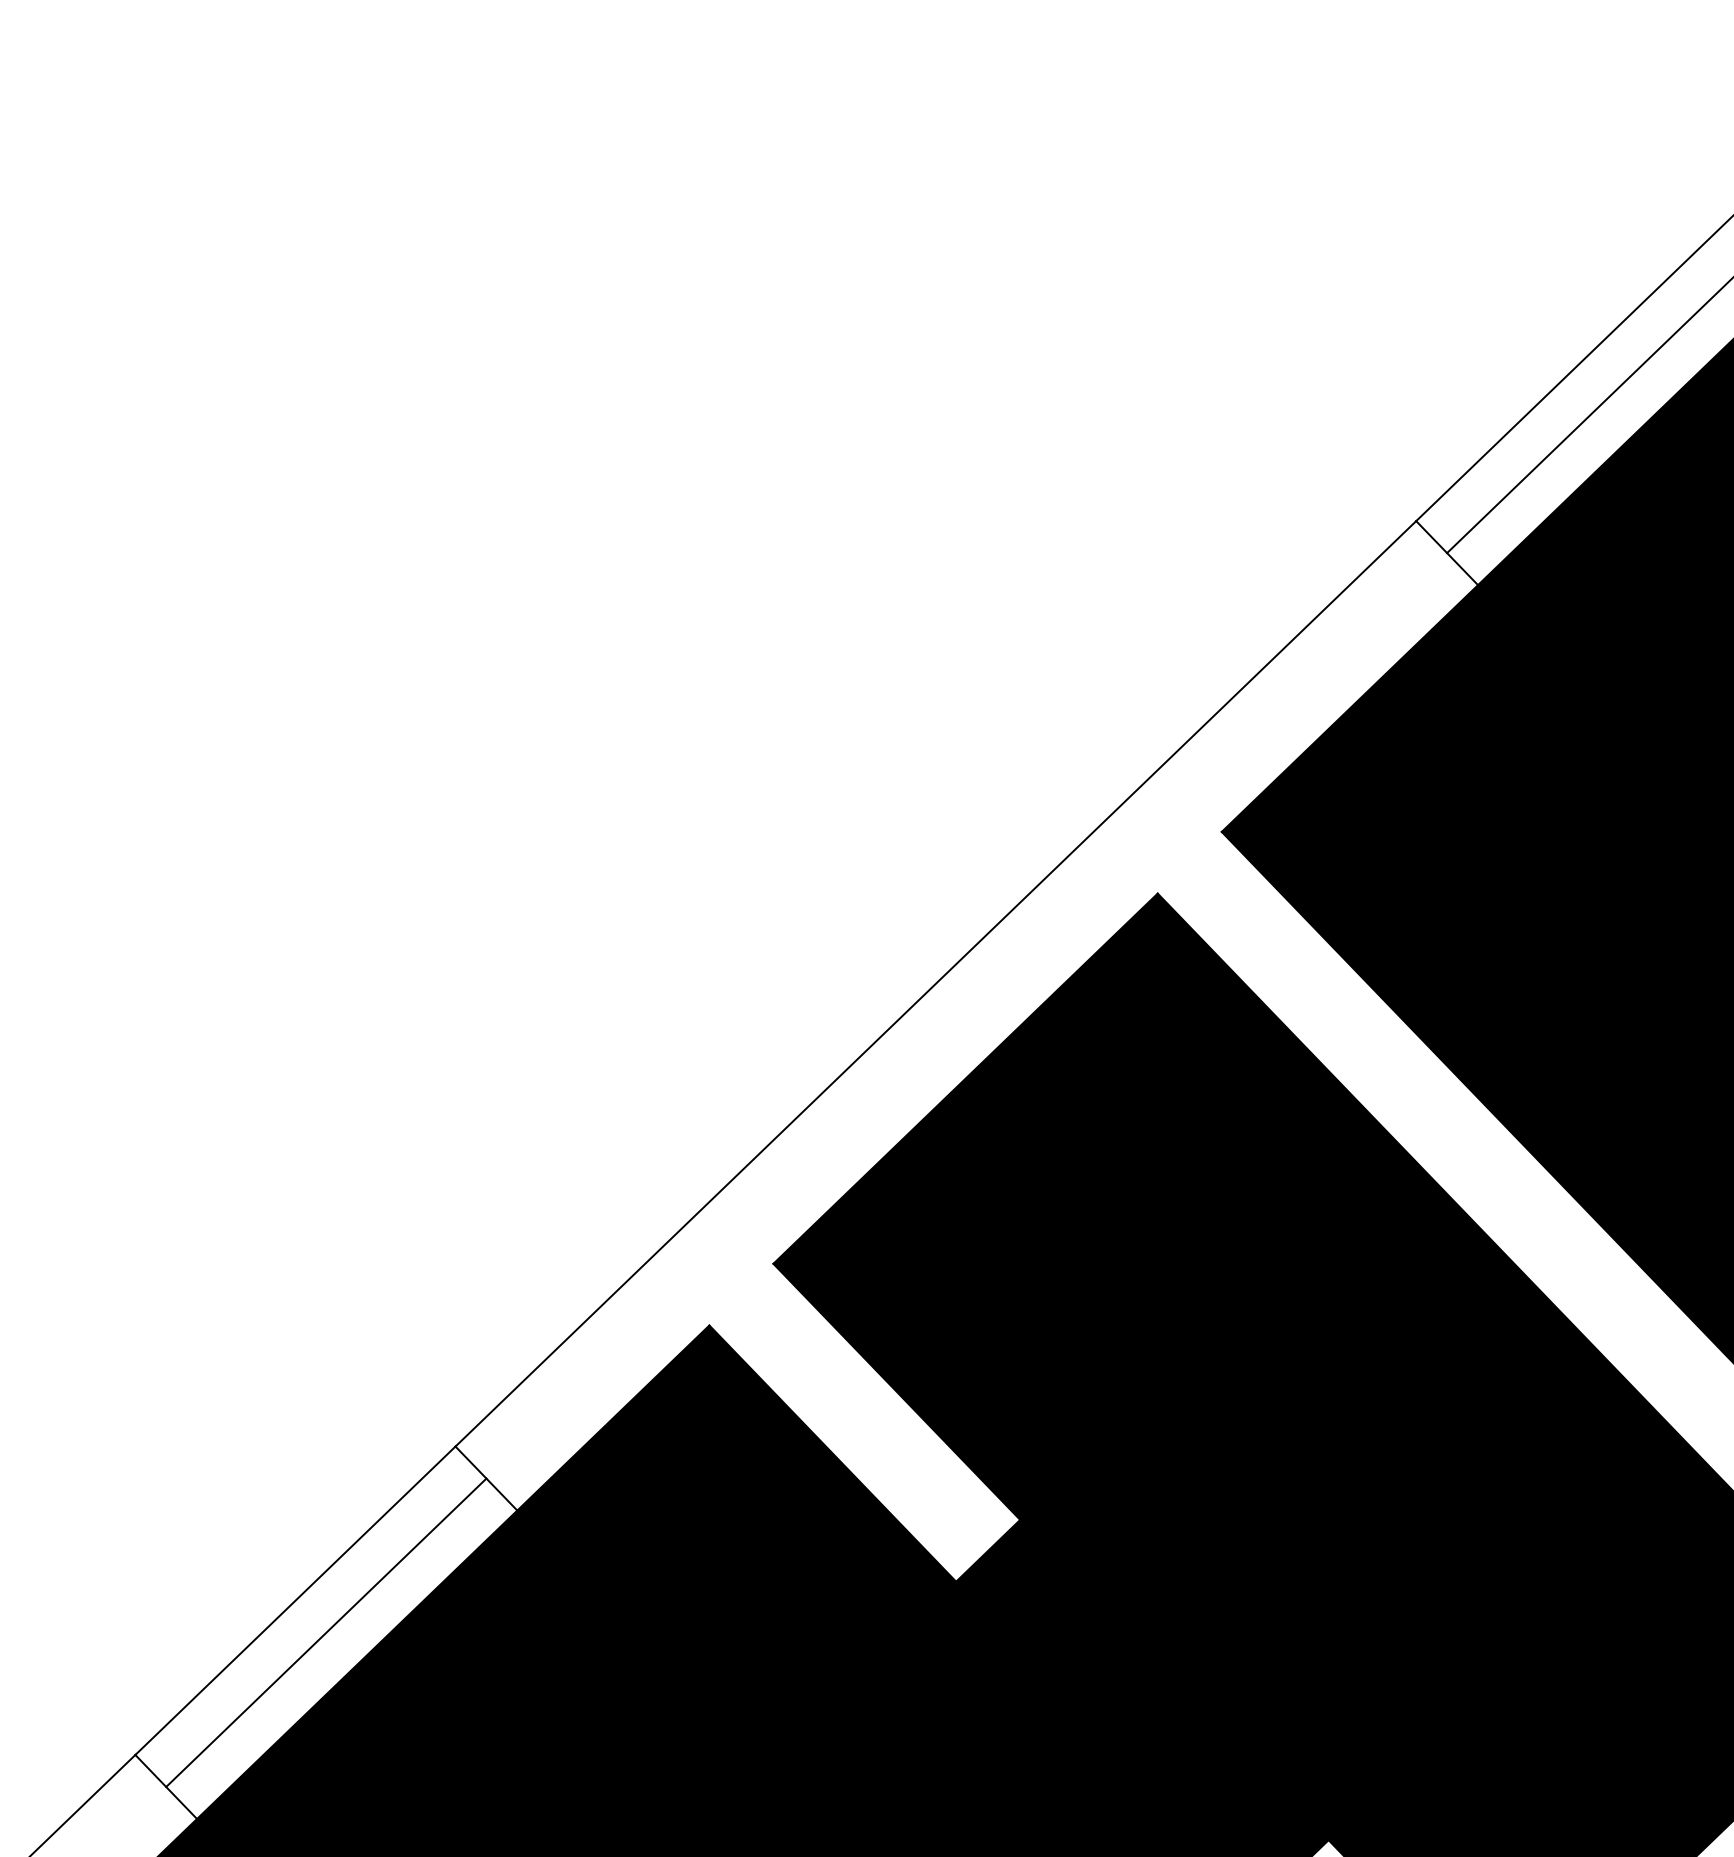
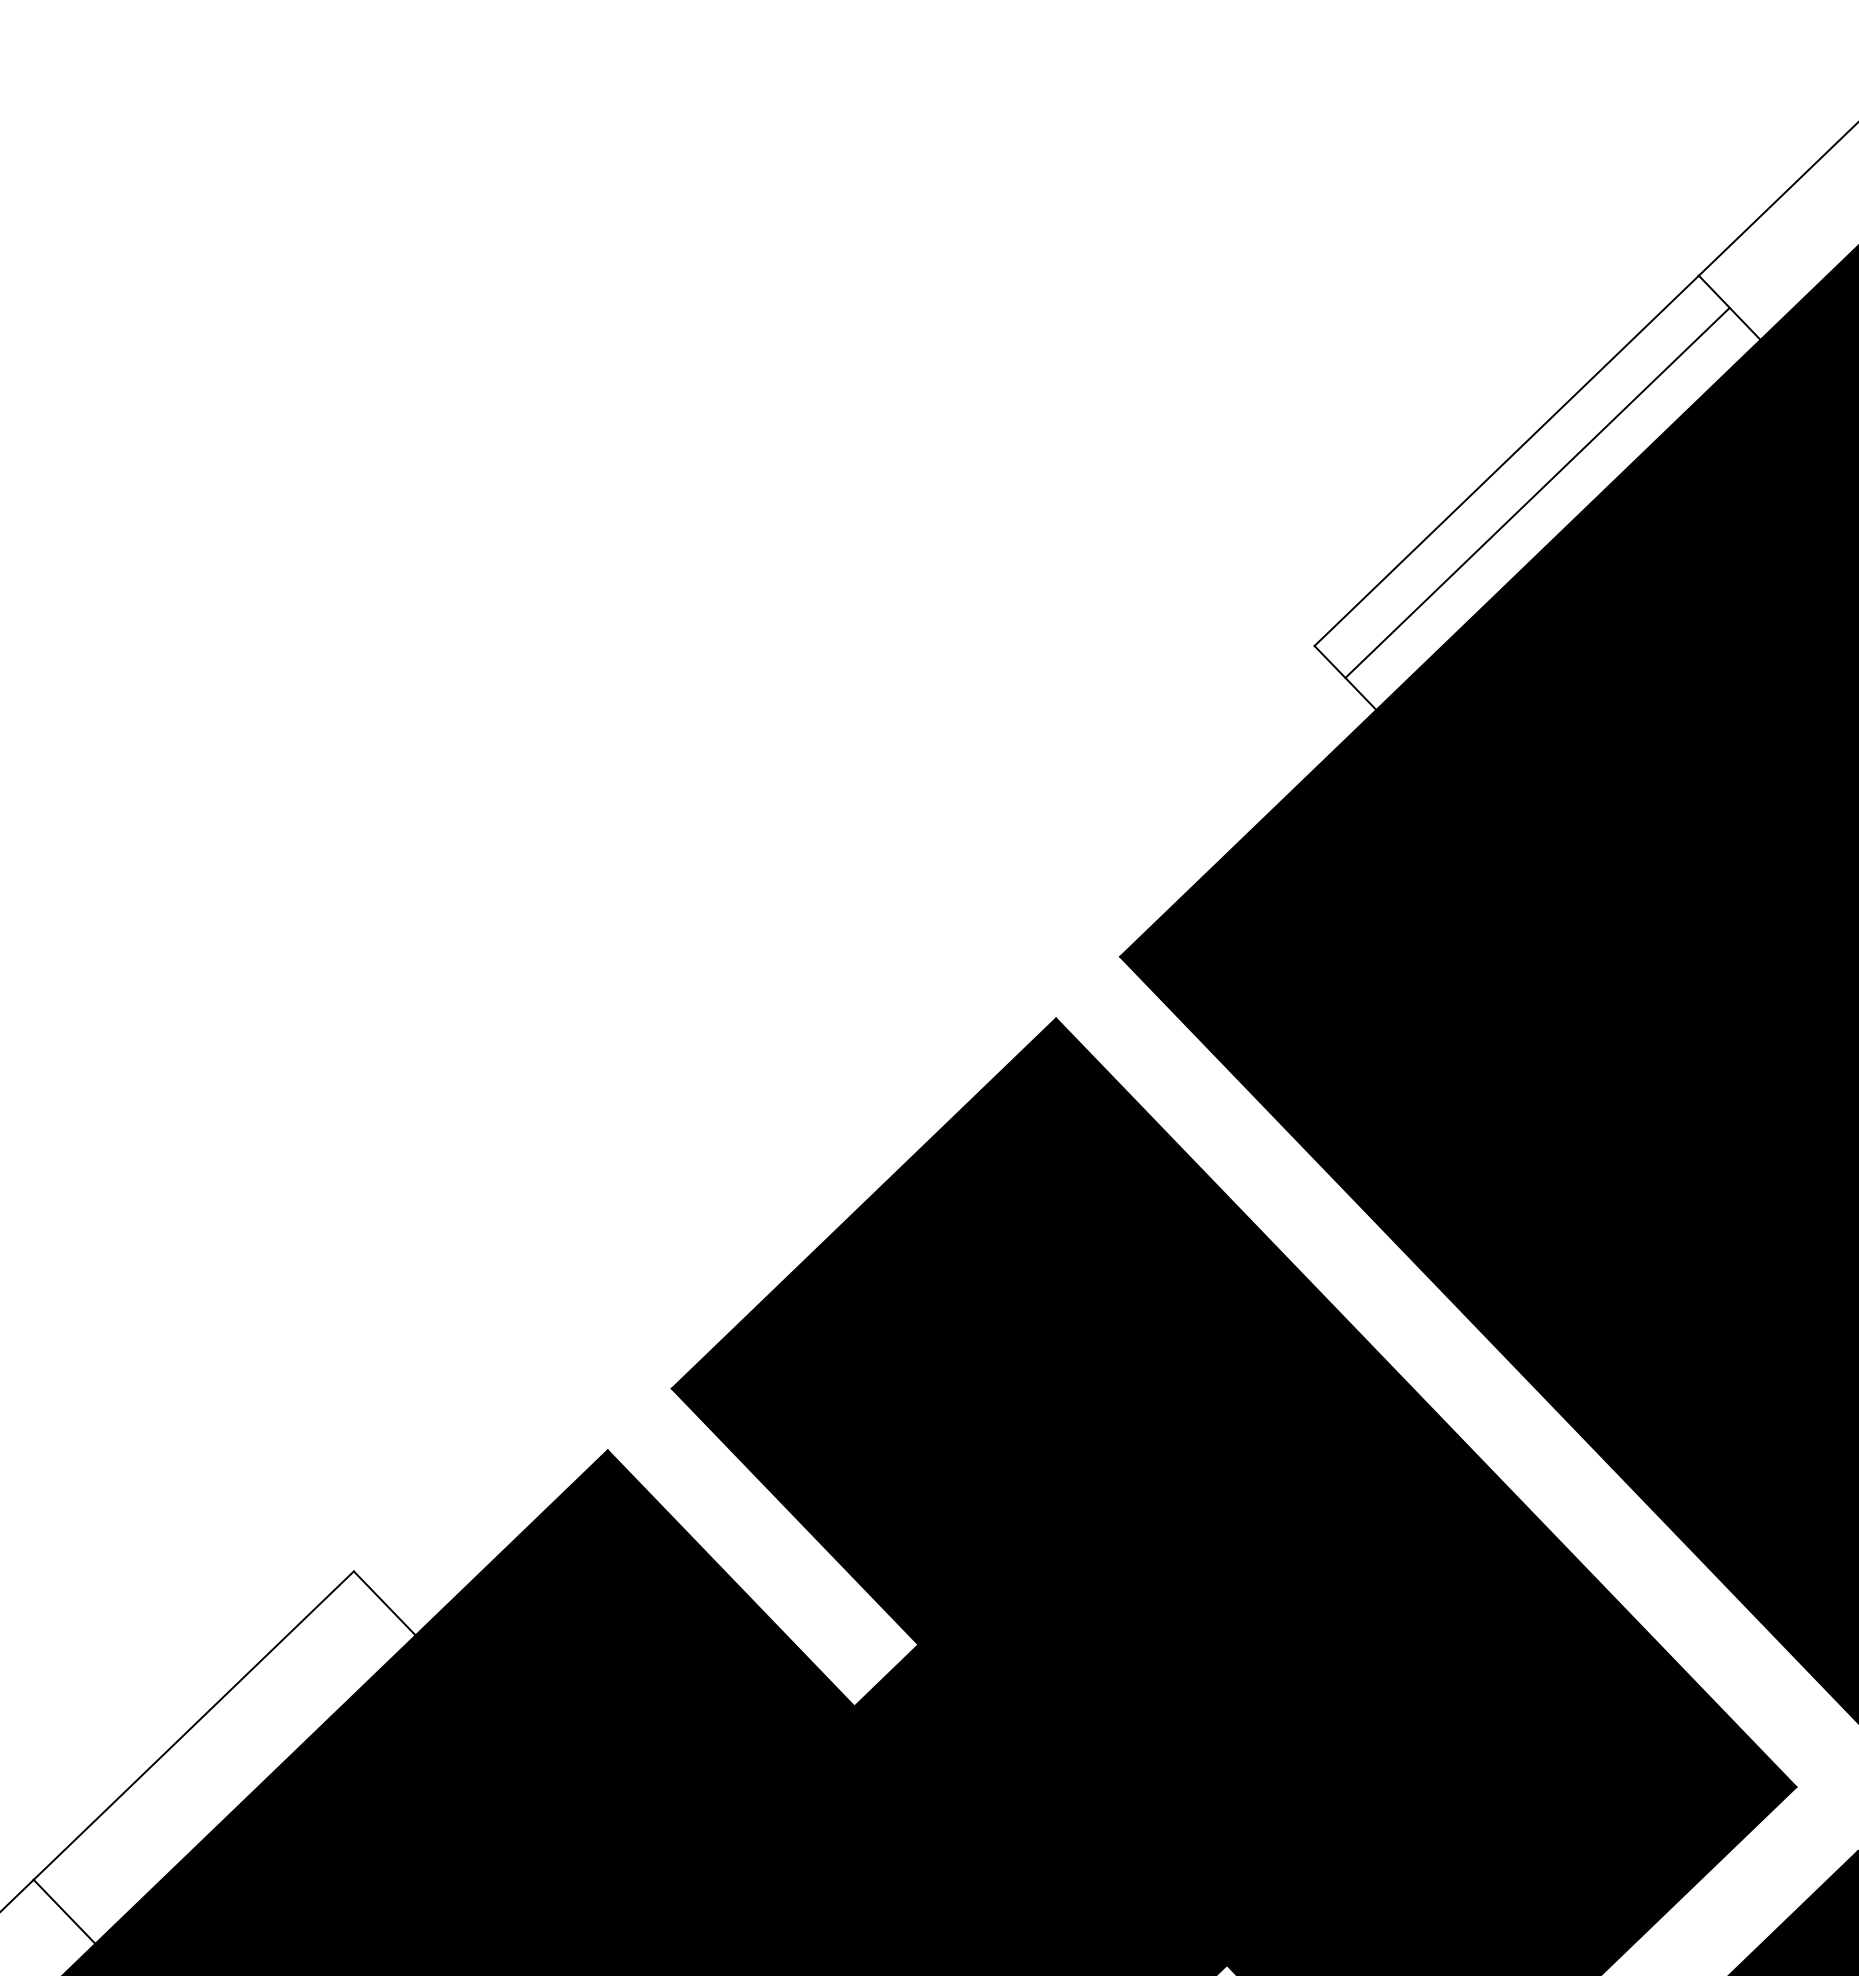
line: (935, 983) -> (833, 1108), removed
line: (326, 1632) -> (224, 1757), removed

